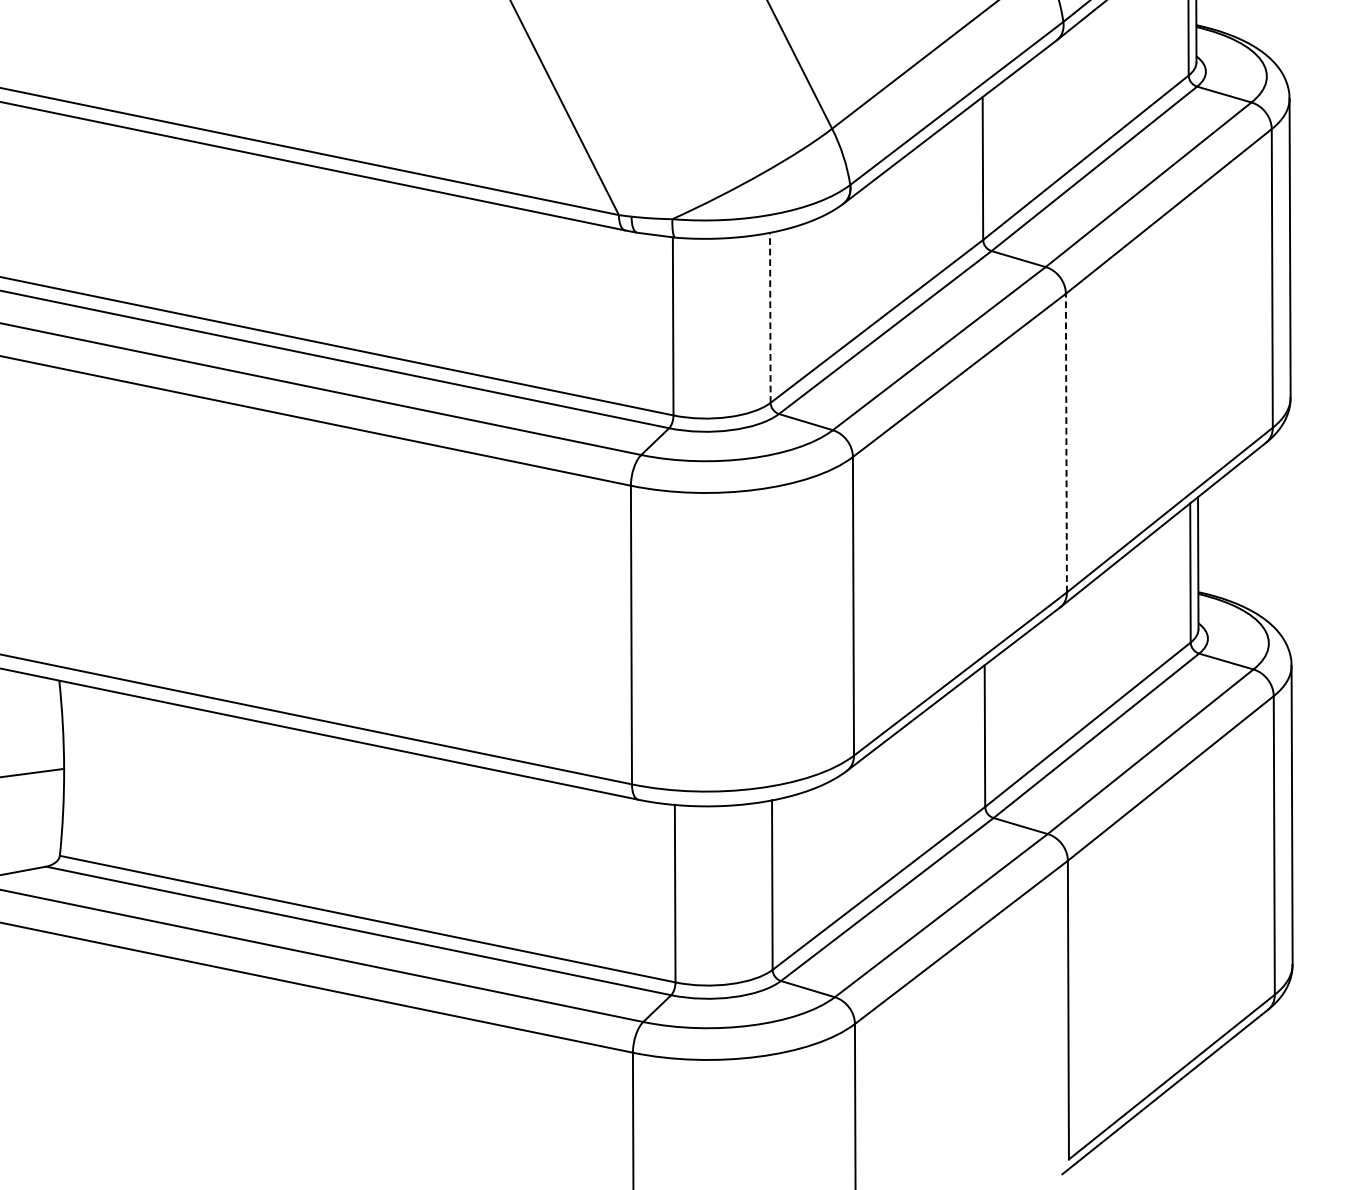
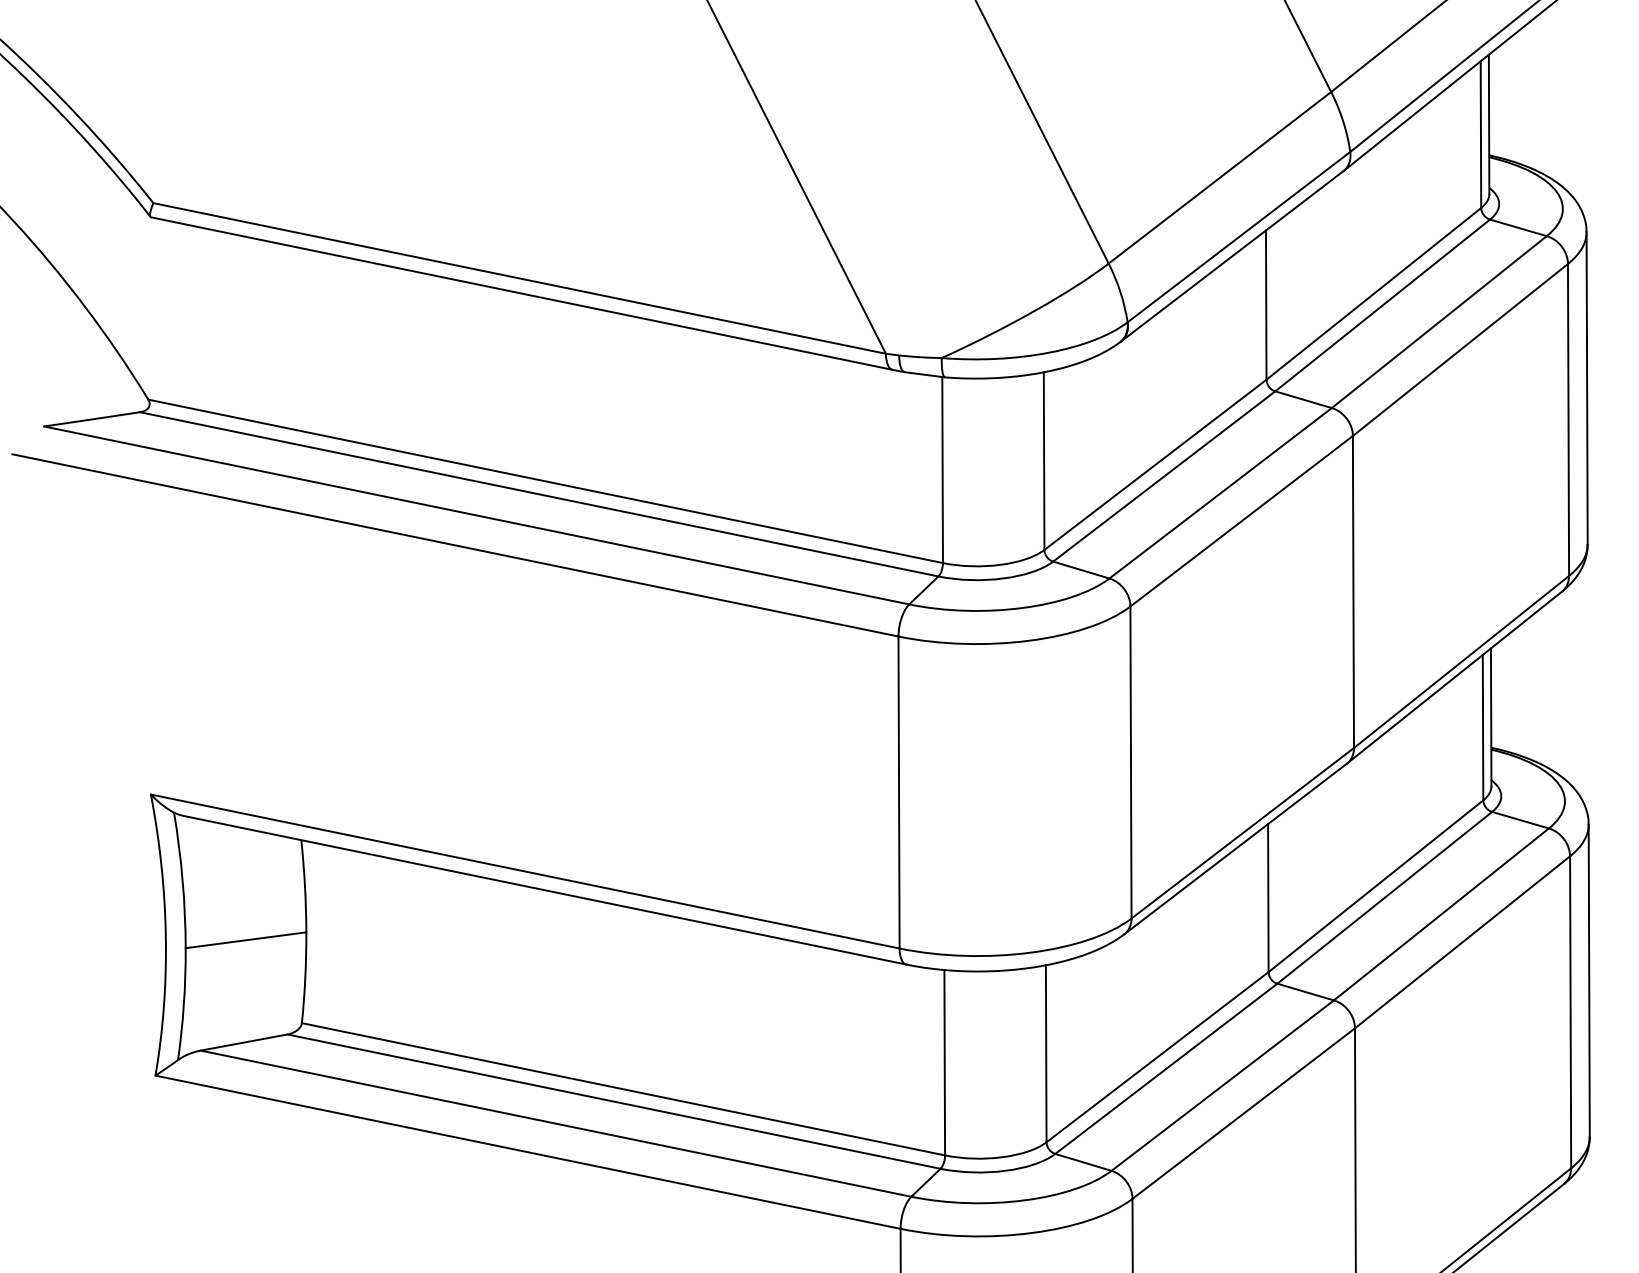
line: (770, 318) -> (1044, 461), dashed -> solid
line: (1066, 442) -> (1353, 591), dashed -> solid

